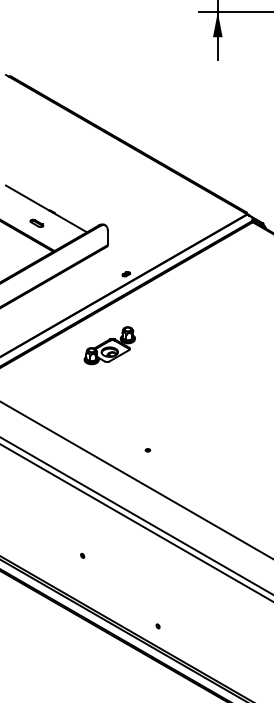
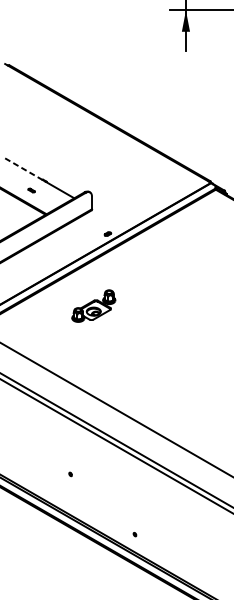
line: (28, 198) -> (24, 169), solid -> dashed
part: (36, 222) -> (31, 189), size x0.6
part: (109, 345) -> (93, 305), moved
part: (147, 450) -> (125, 384), removed

